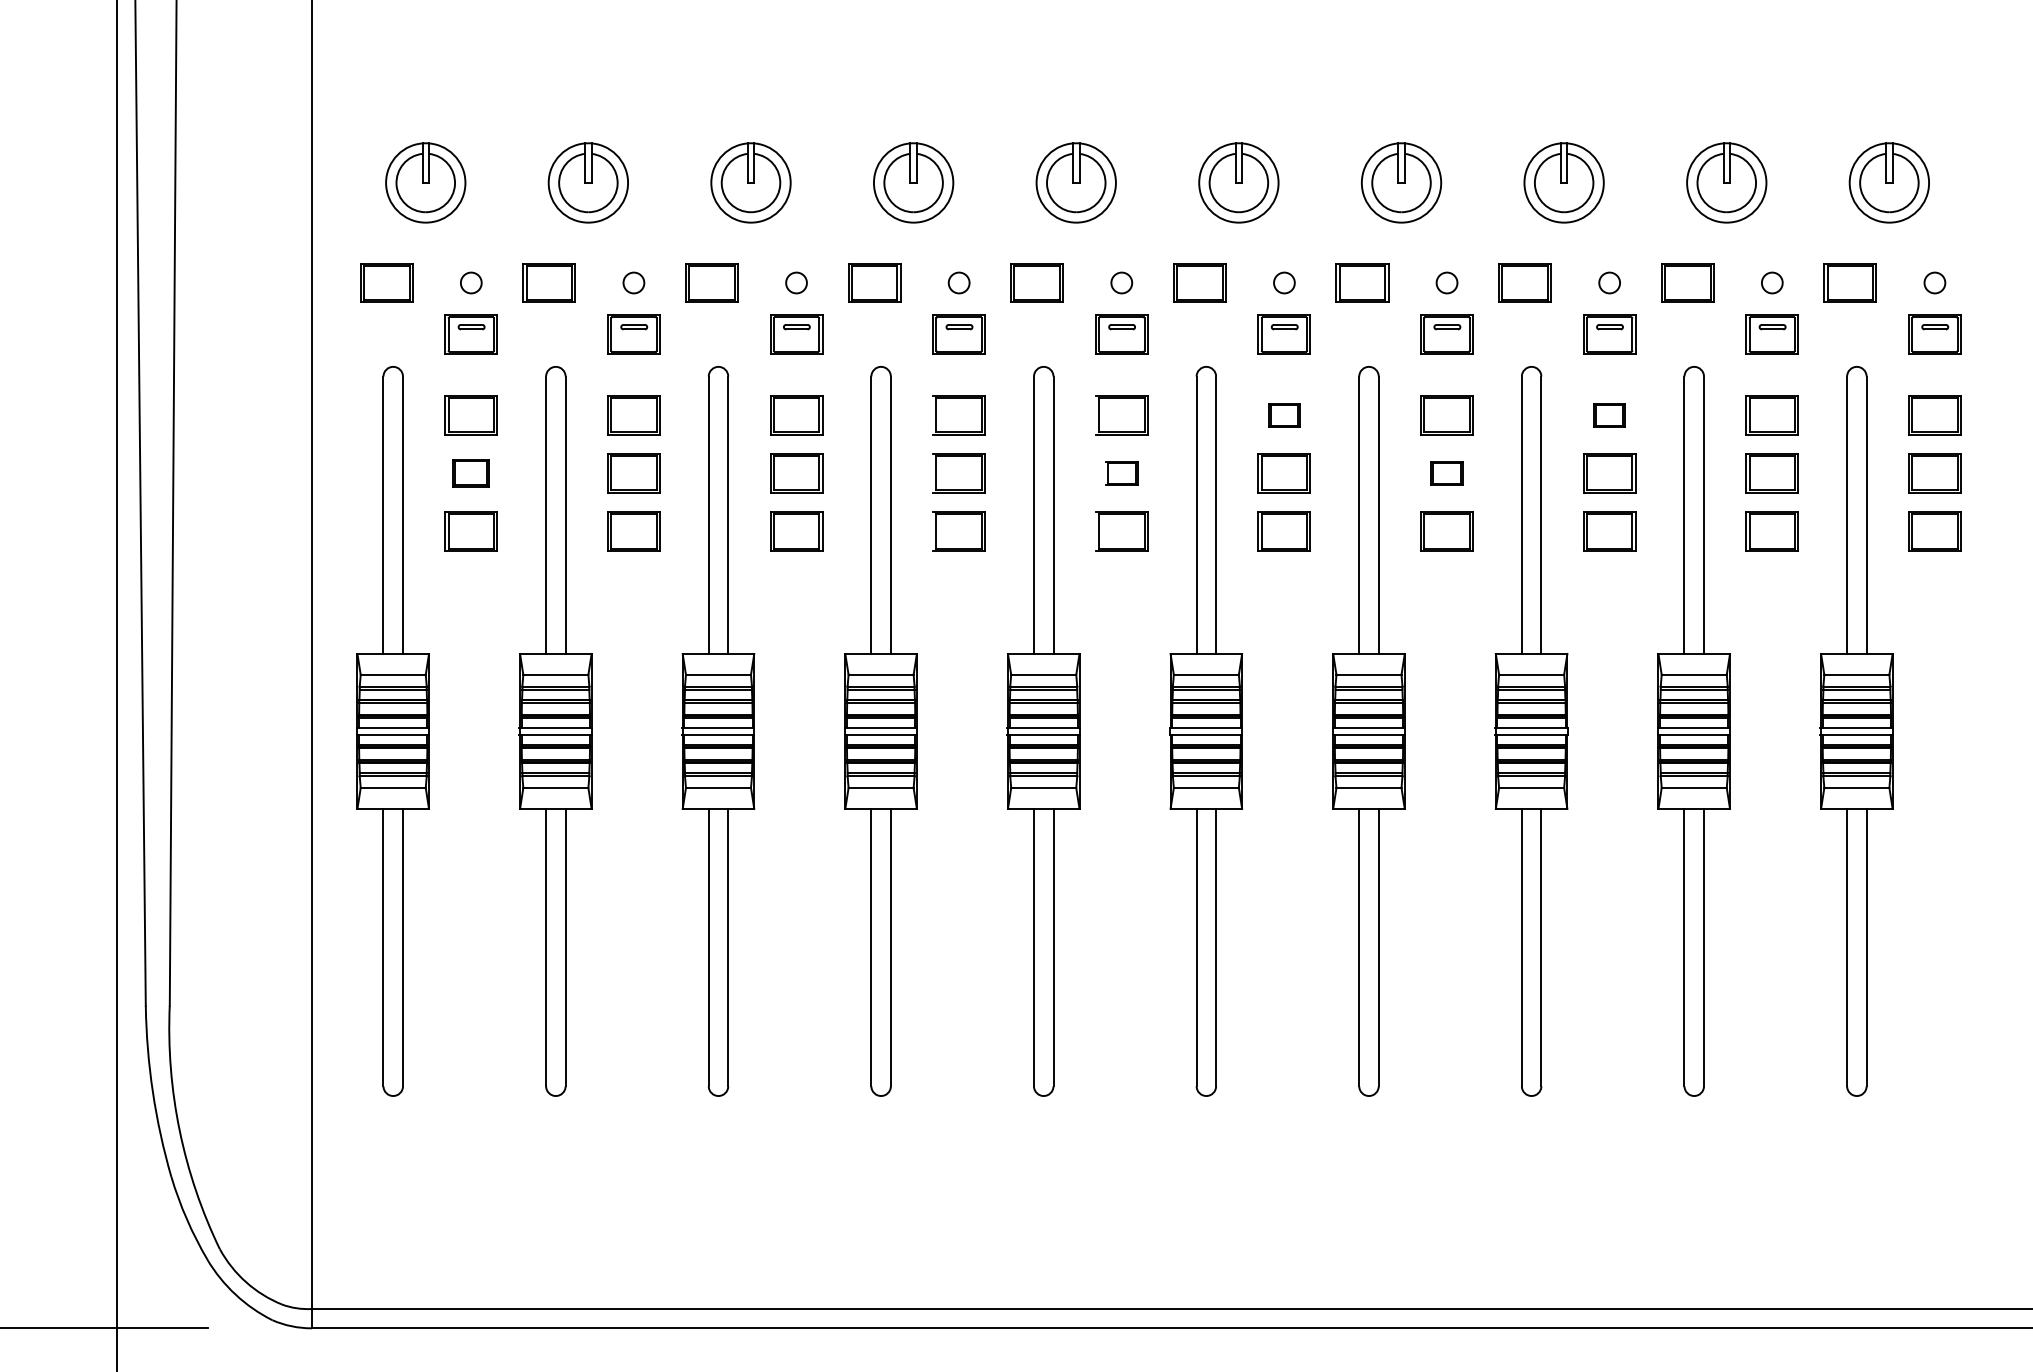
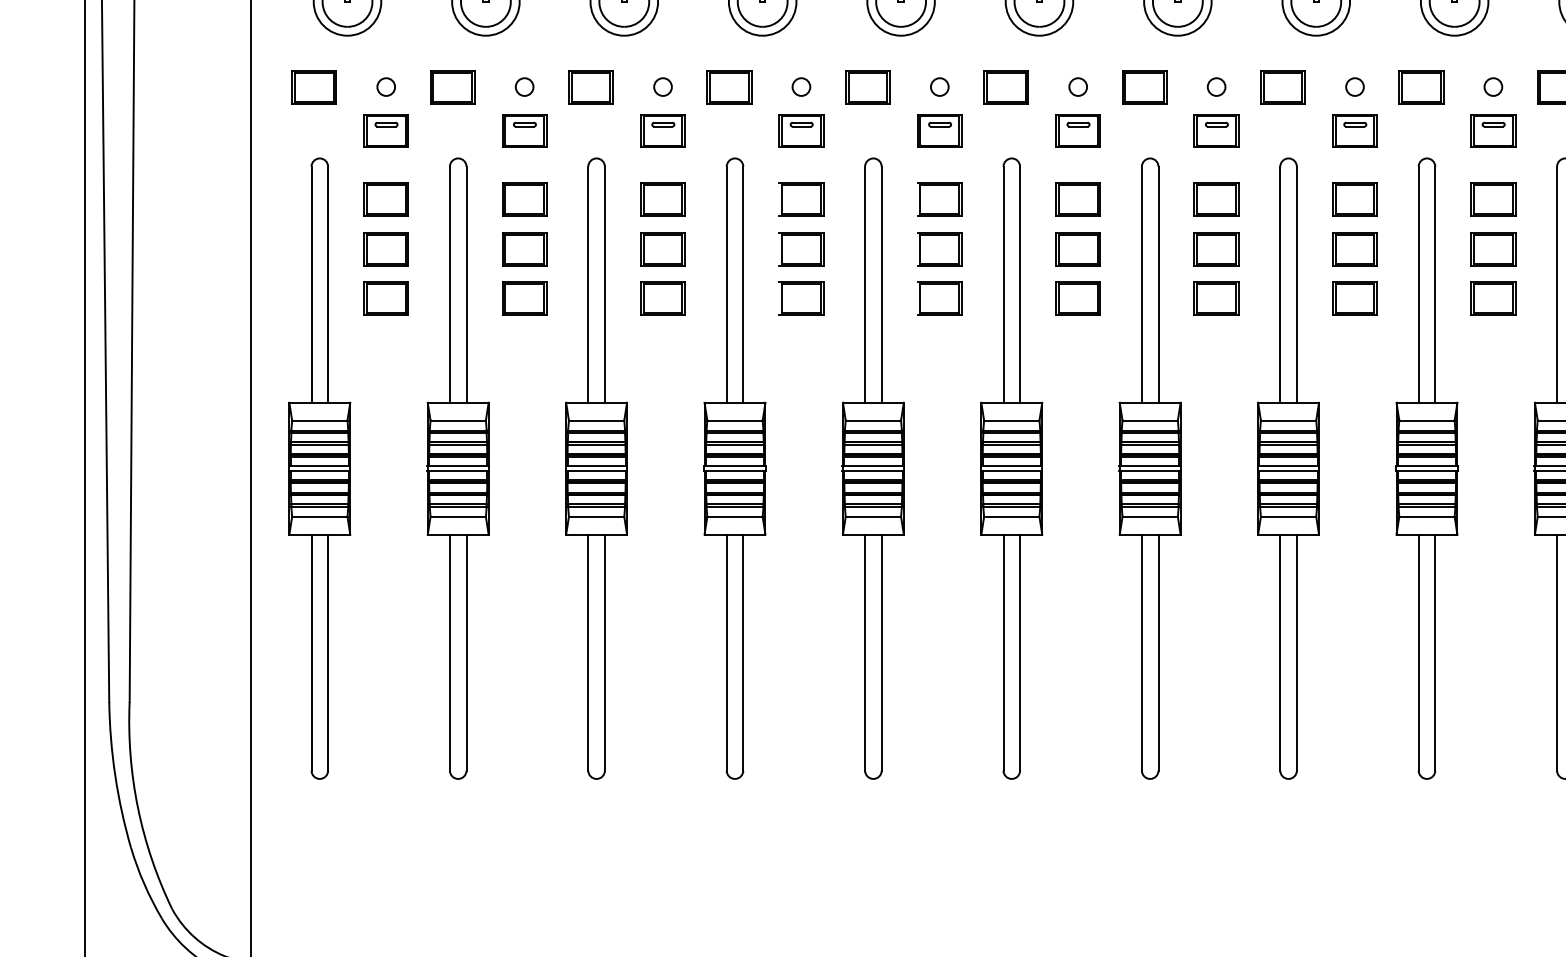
part: (1283, 415) -> (1077, 199), size x1.67
part: (1609, 415) -> (1354, 199), size x1.67
part: (470, 473) -> (385, 249), size x1.43
part: (1121, 473) -> (939, 249), size x1.67
part: (1446, 473) -> (1216, 249), size x1.67

